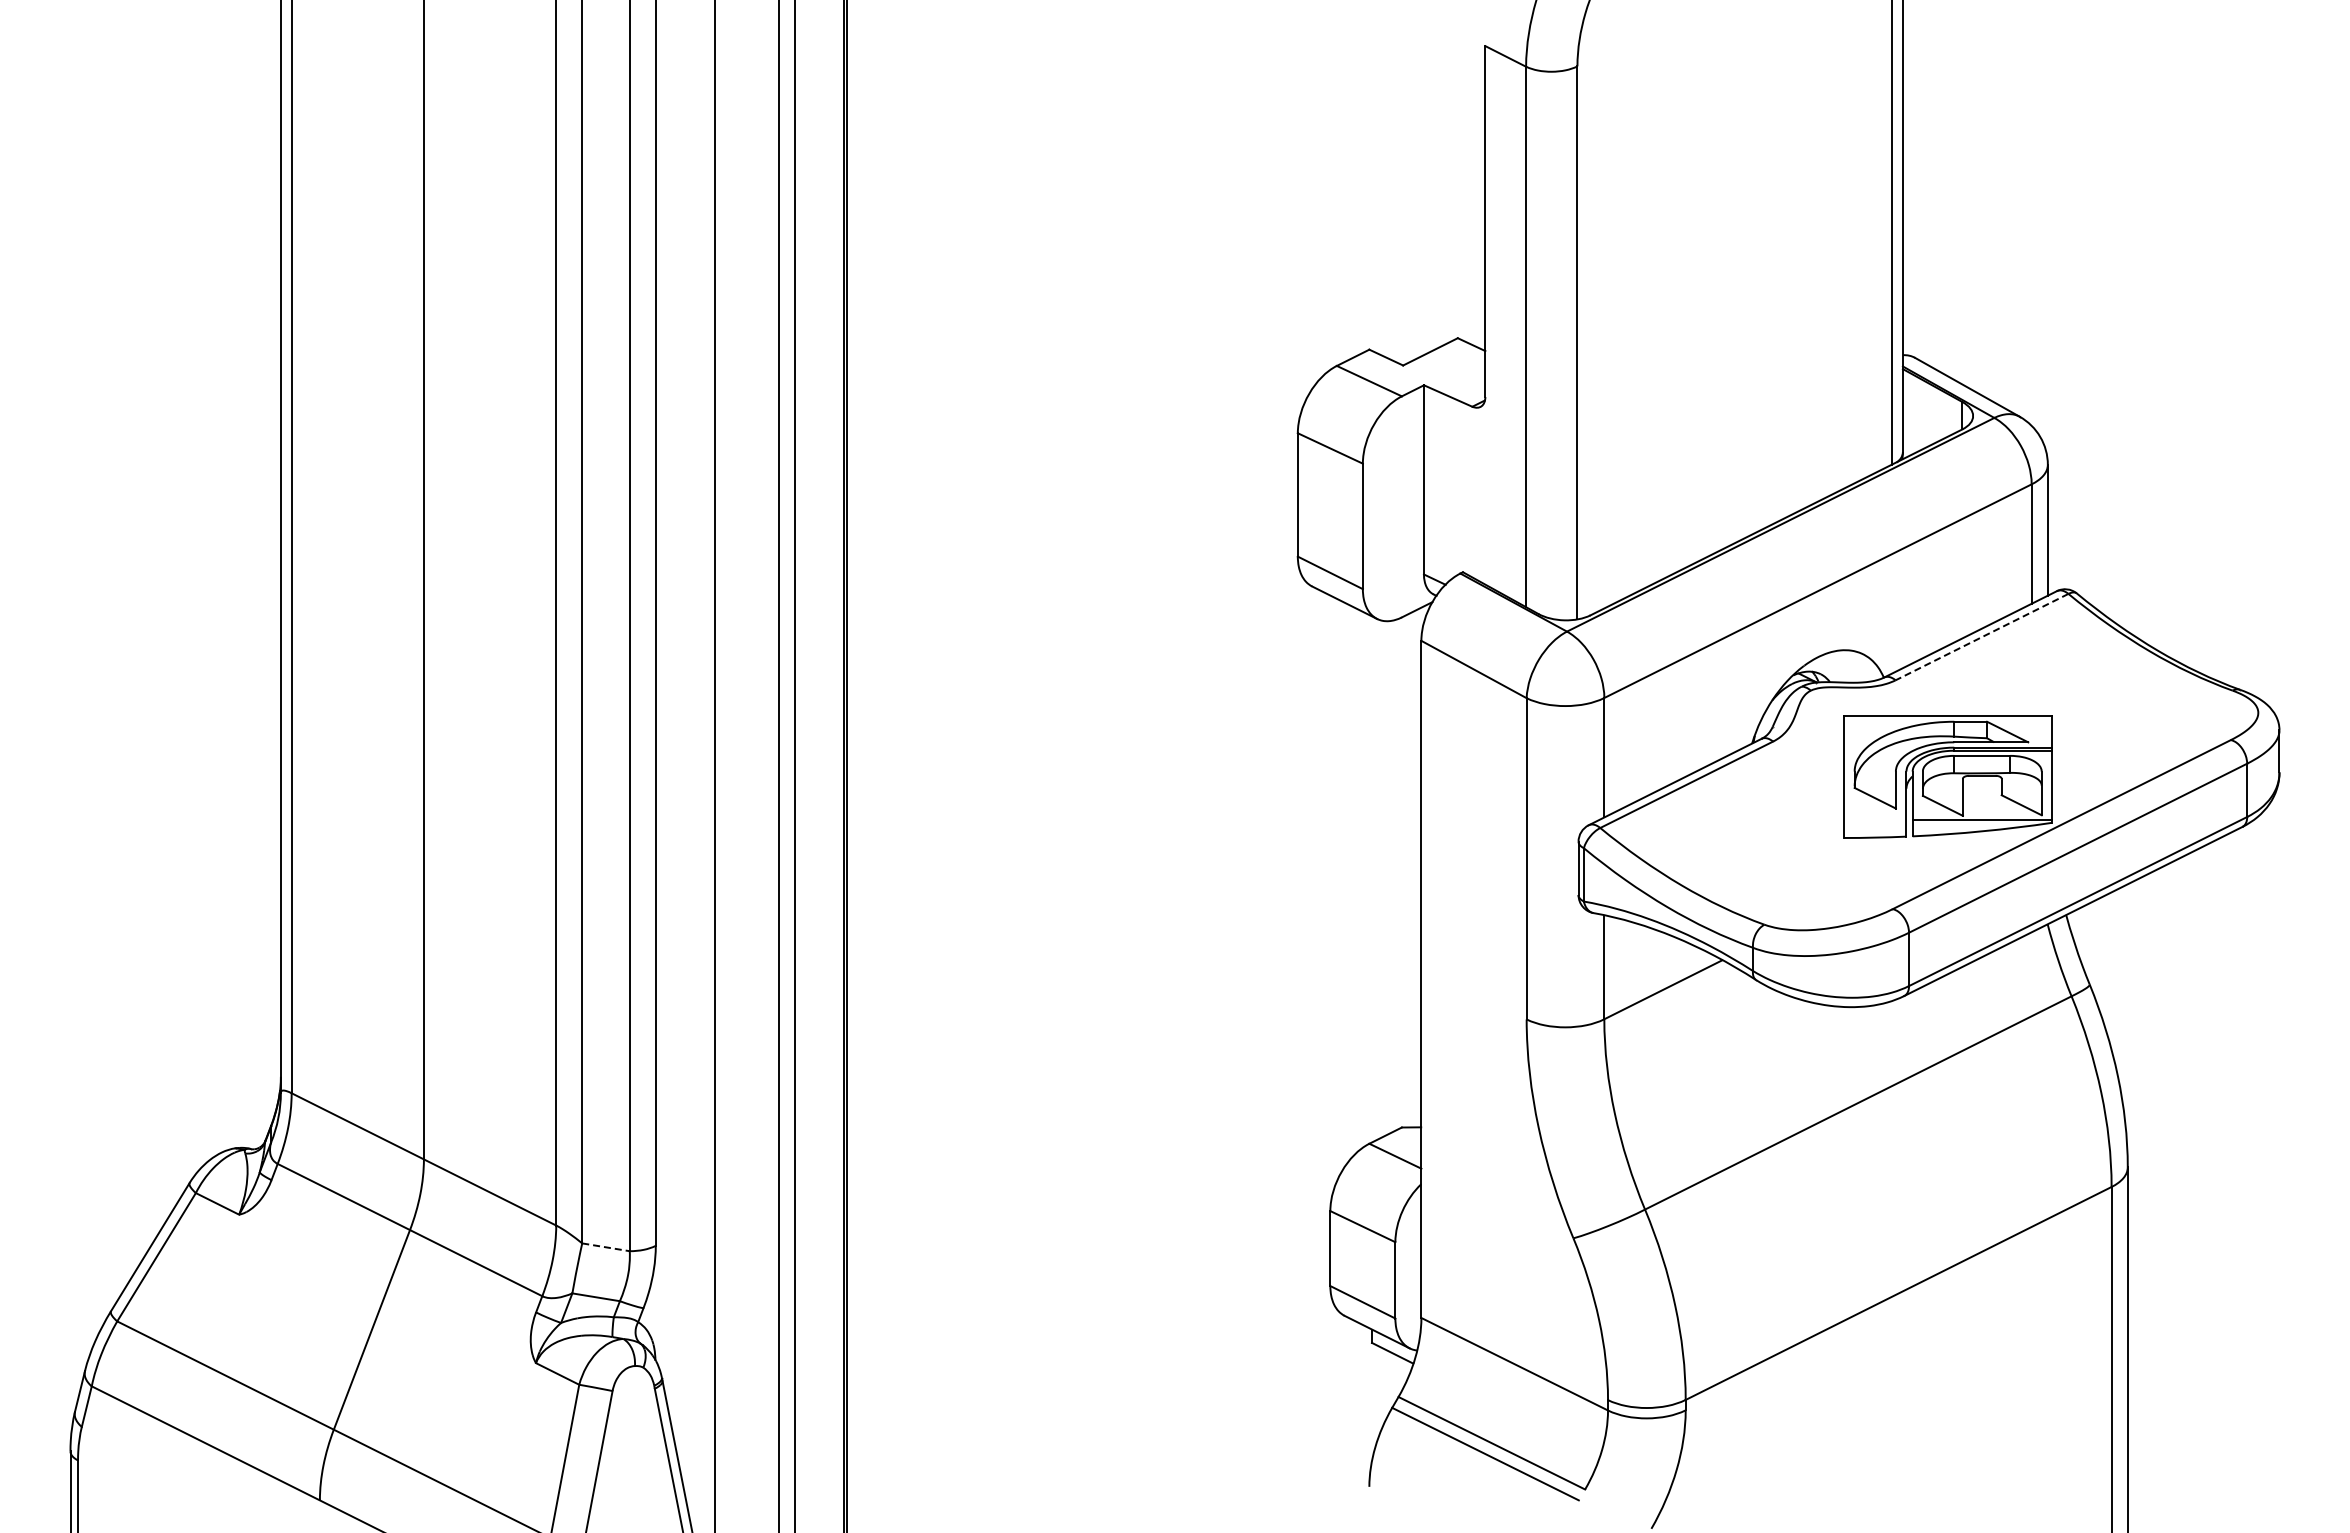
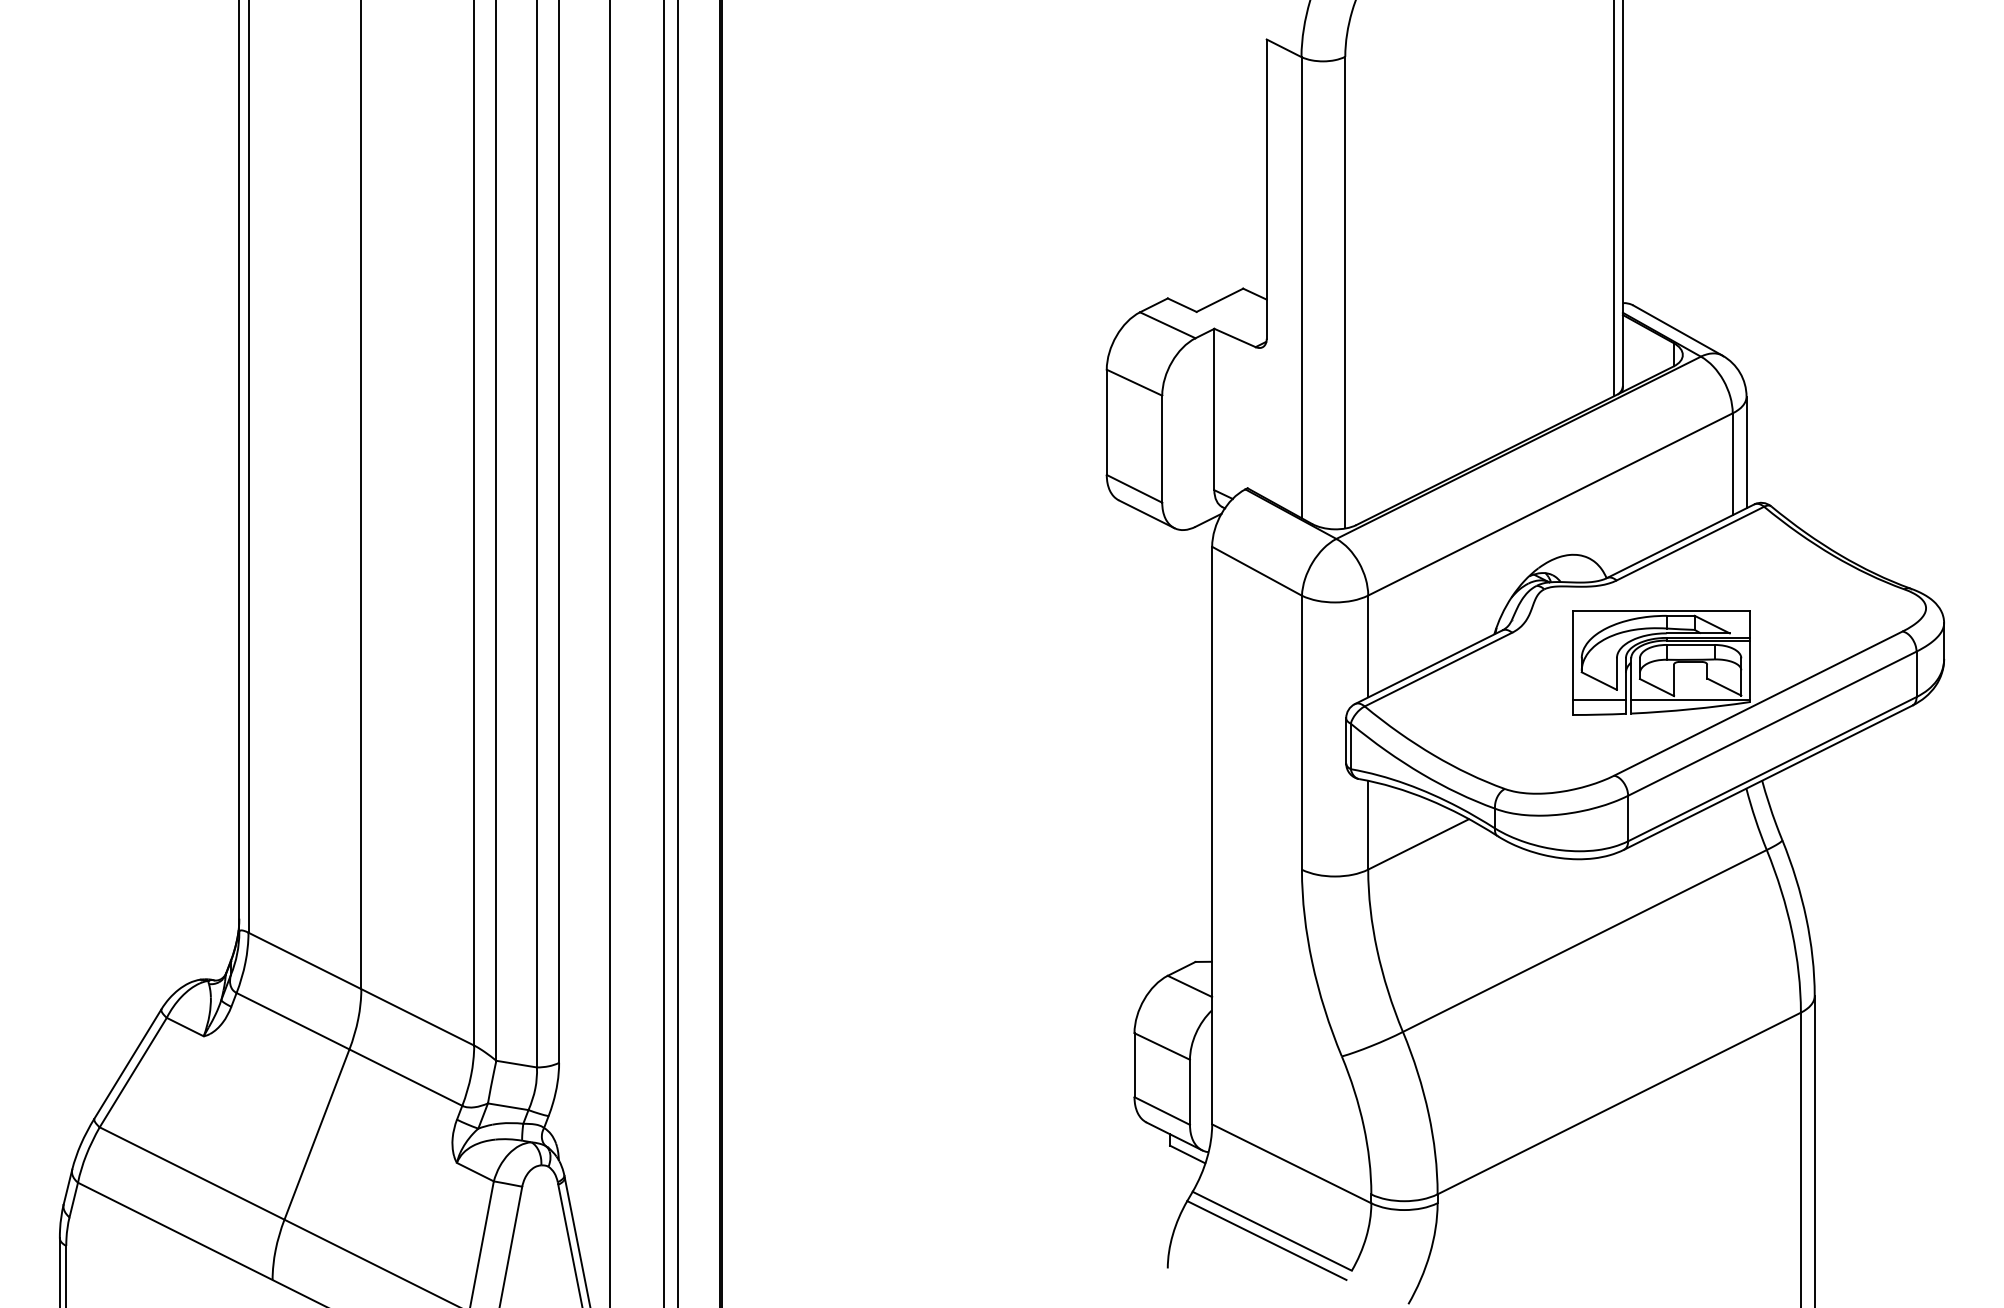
line: (1982, 637) -> (1690, 543), dashed -> solid
line: (1875, 820) -> (1599, 700), added
line: (606, 1247) -> (517, 1064), dashed -> solid

